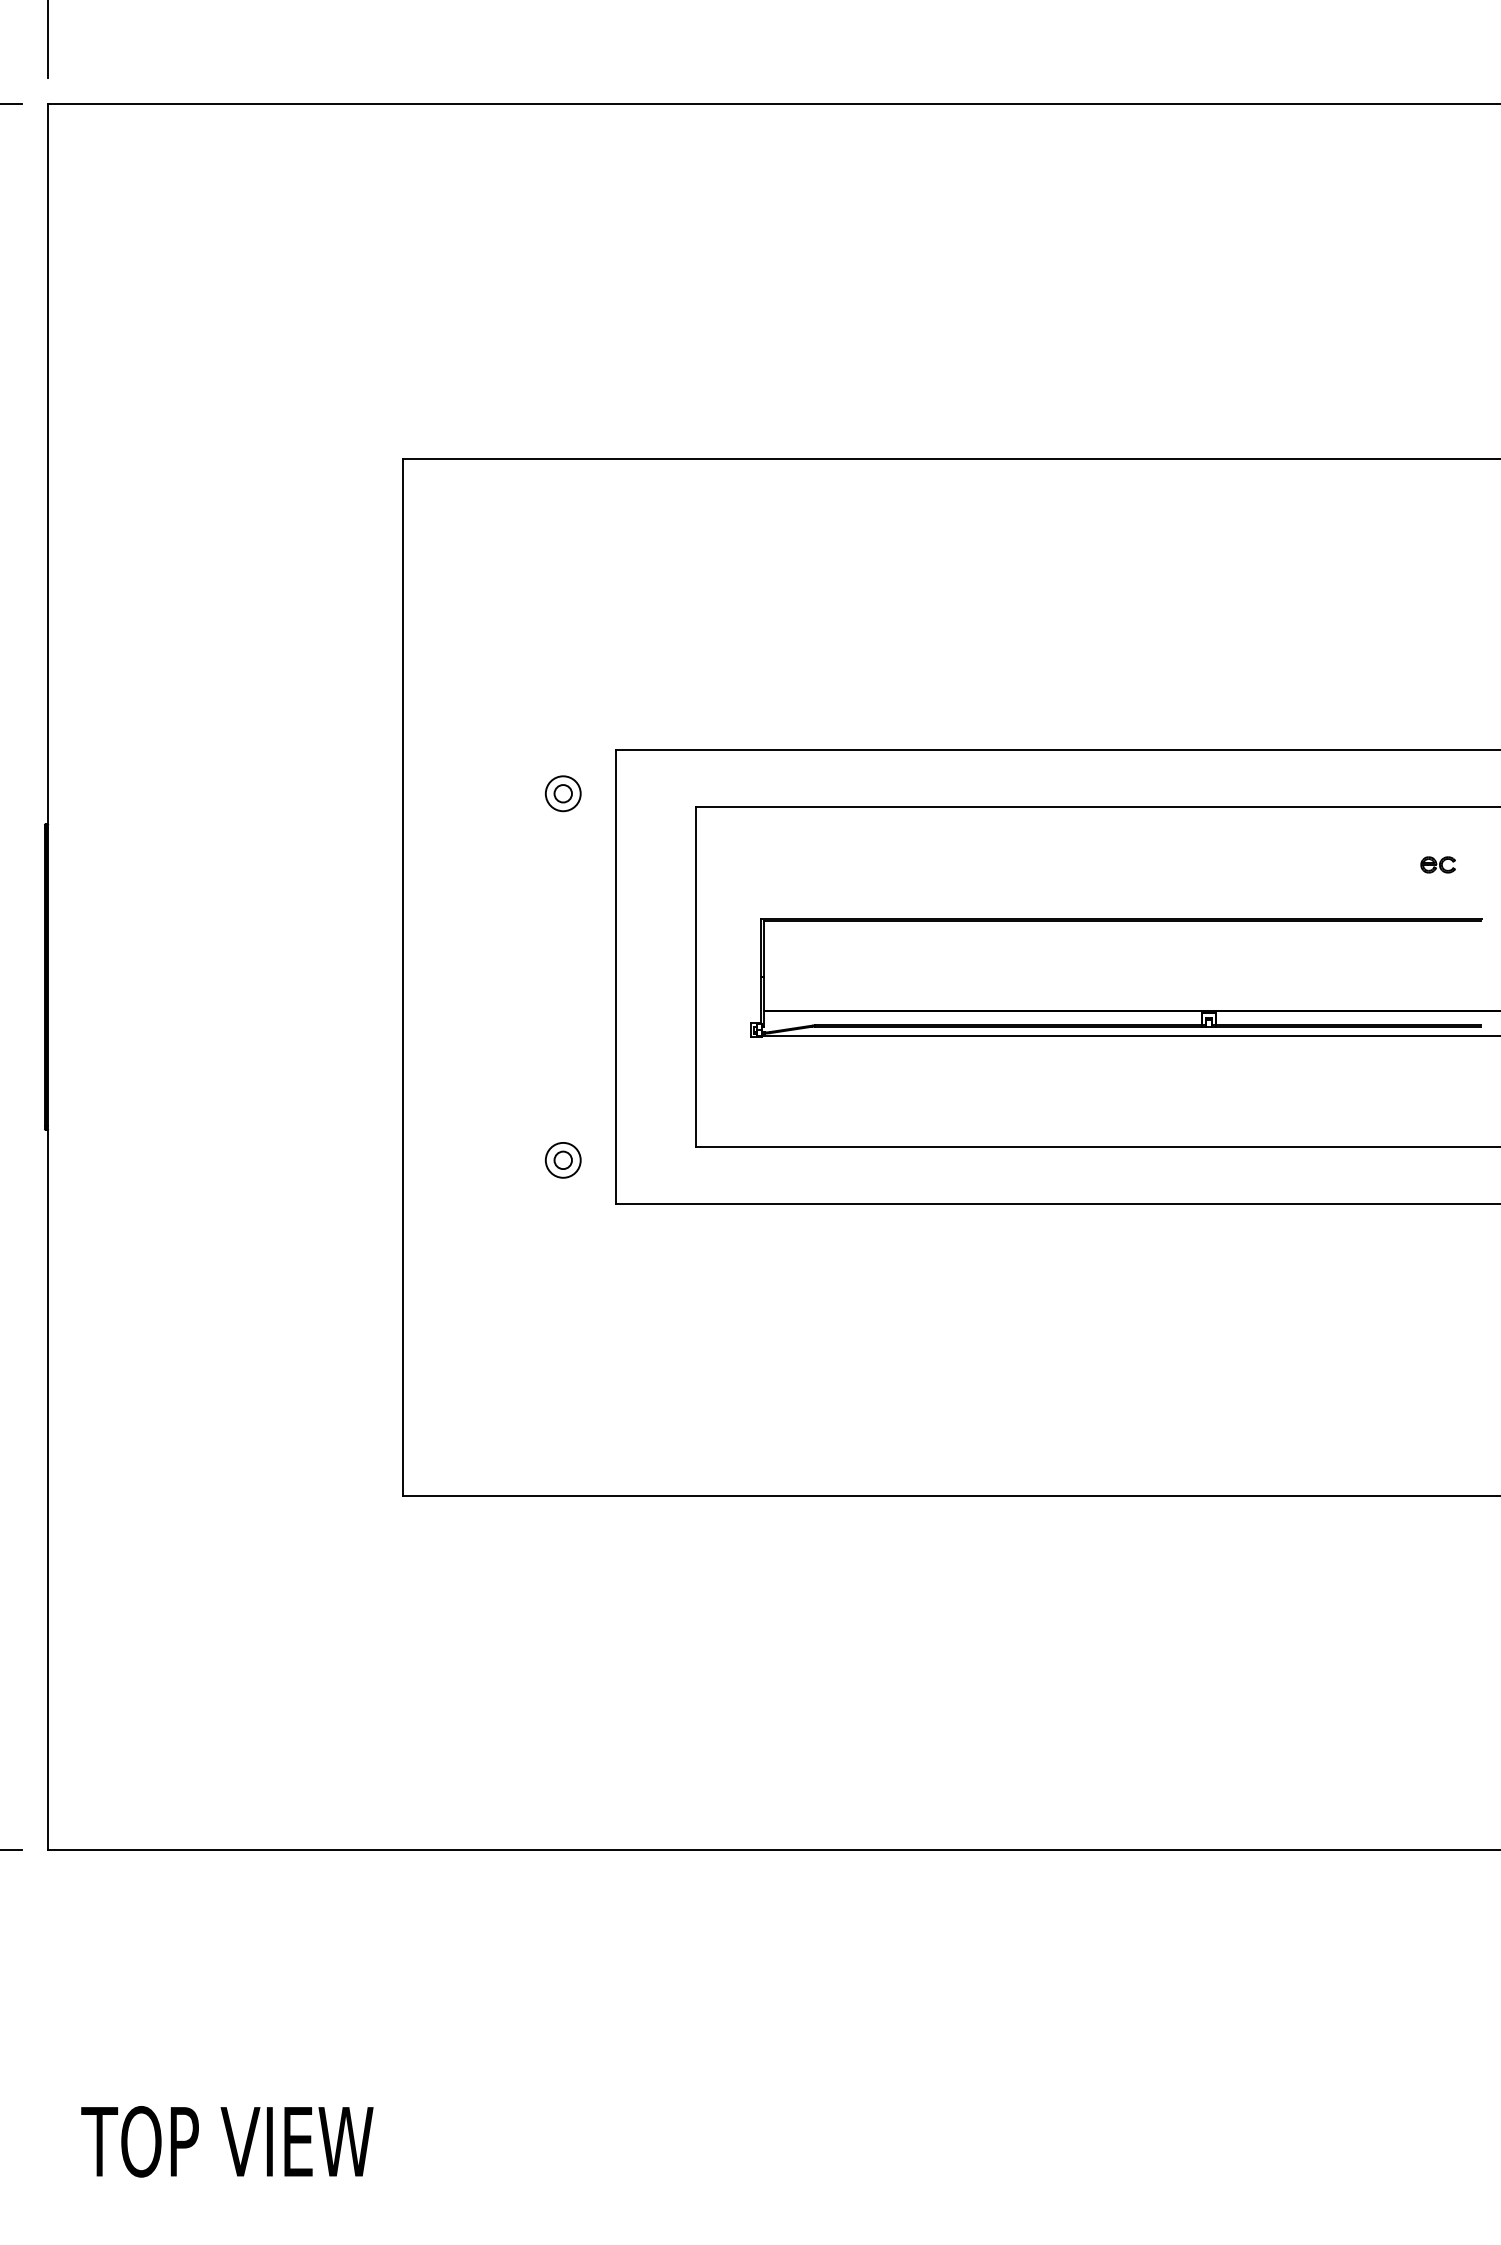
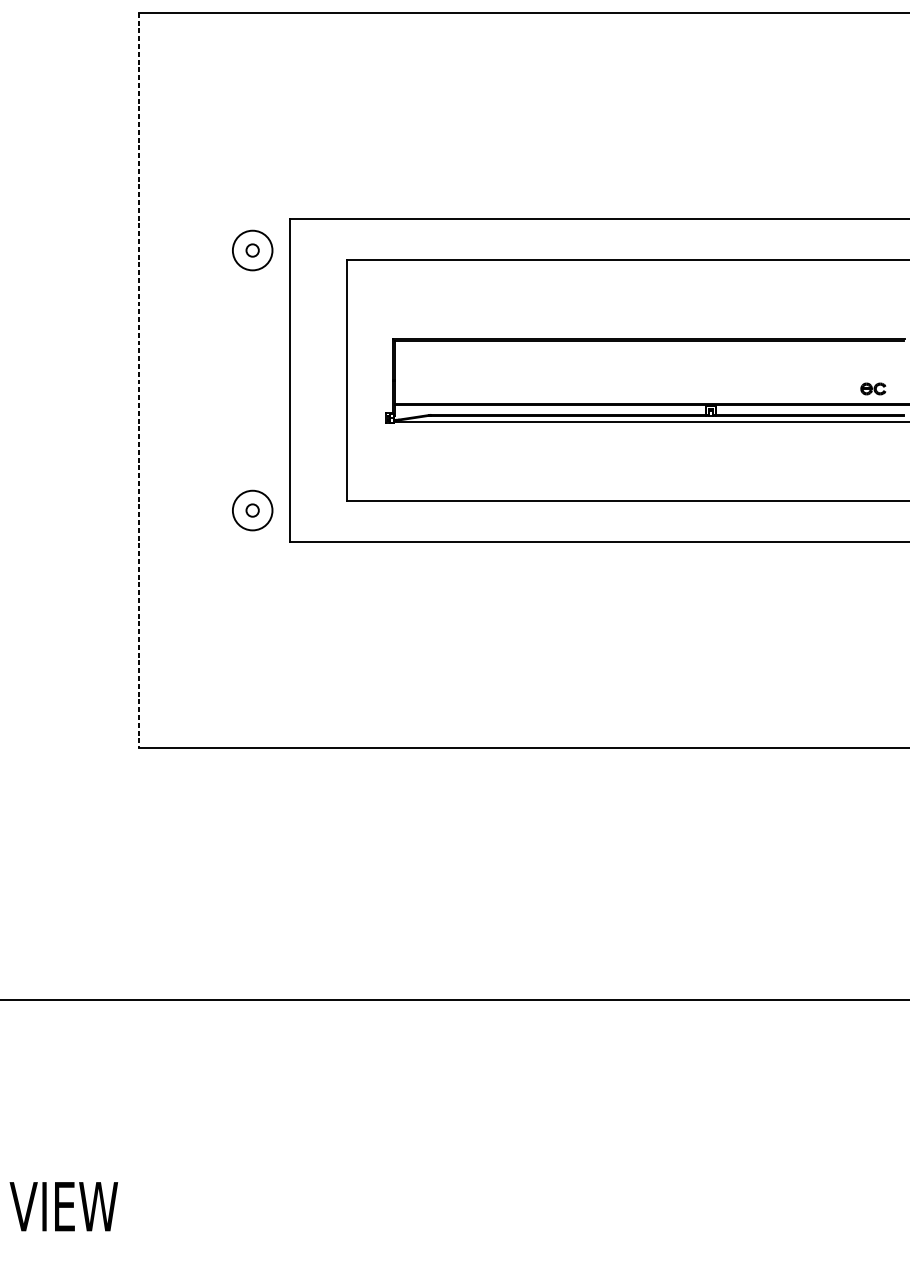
circle: (562, 793) -> (252, 250), size x1.6
part: (1437, 864) -> (872, 388), moved
line: (402, 977) -> (138, 380), solid -> dashed
circle: (562, 1159) -> (252, 509), size x1.6

